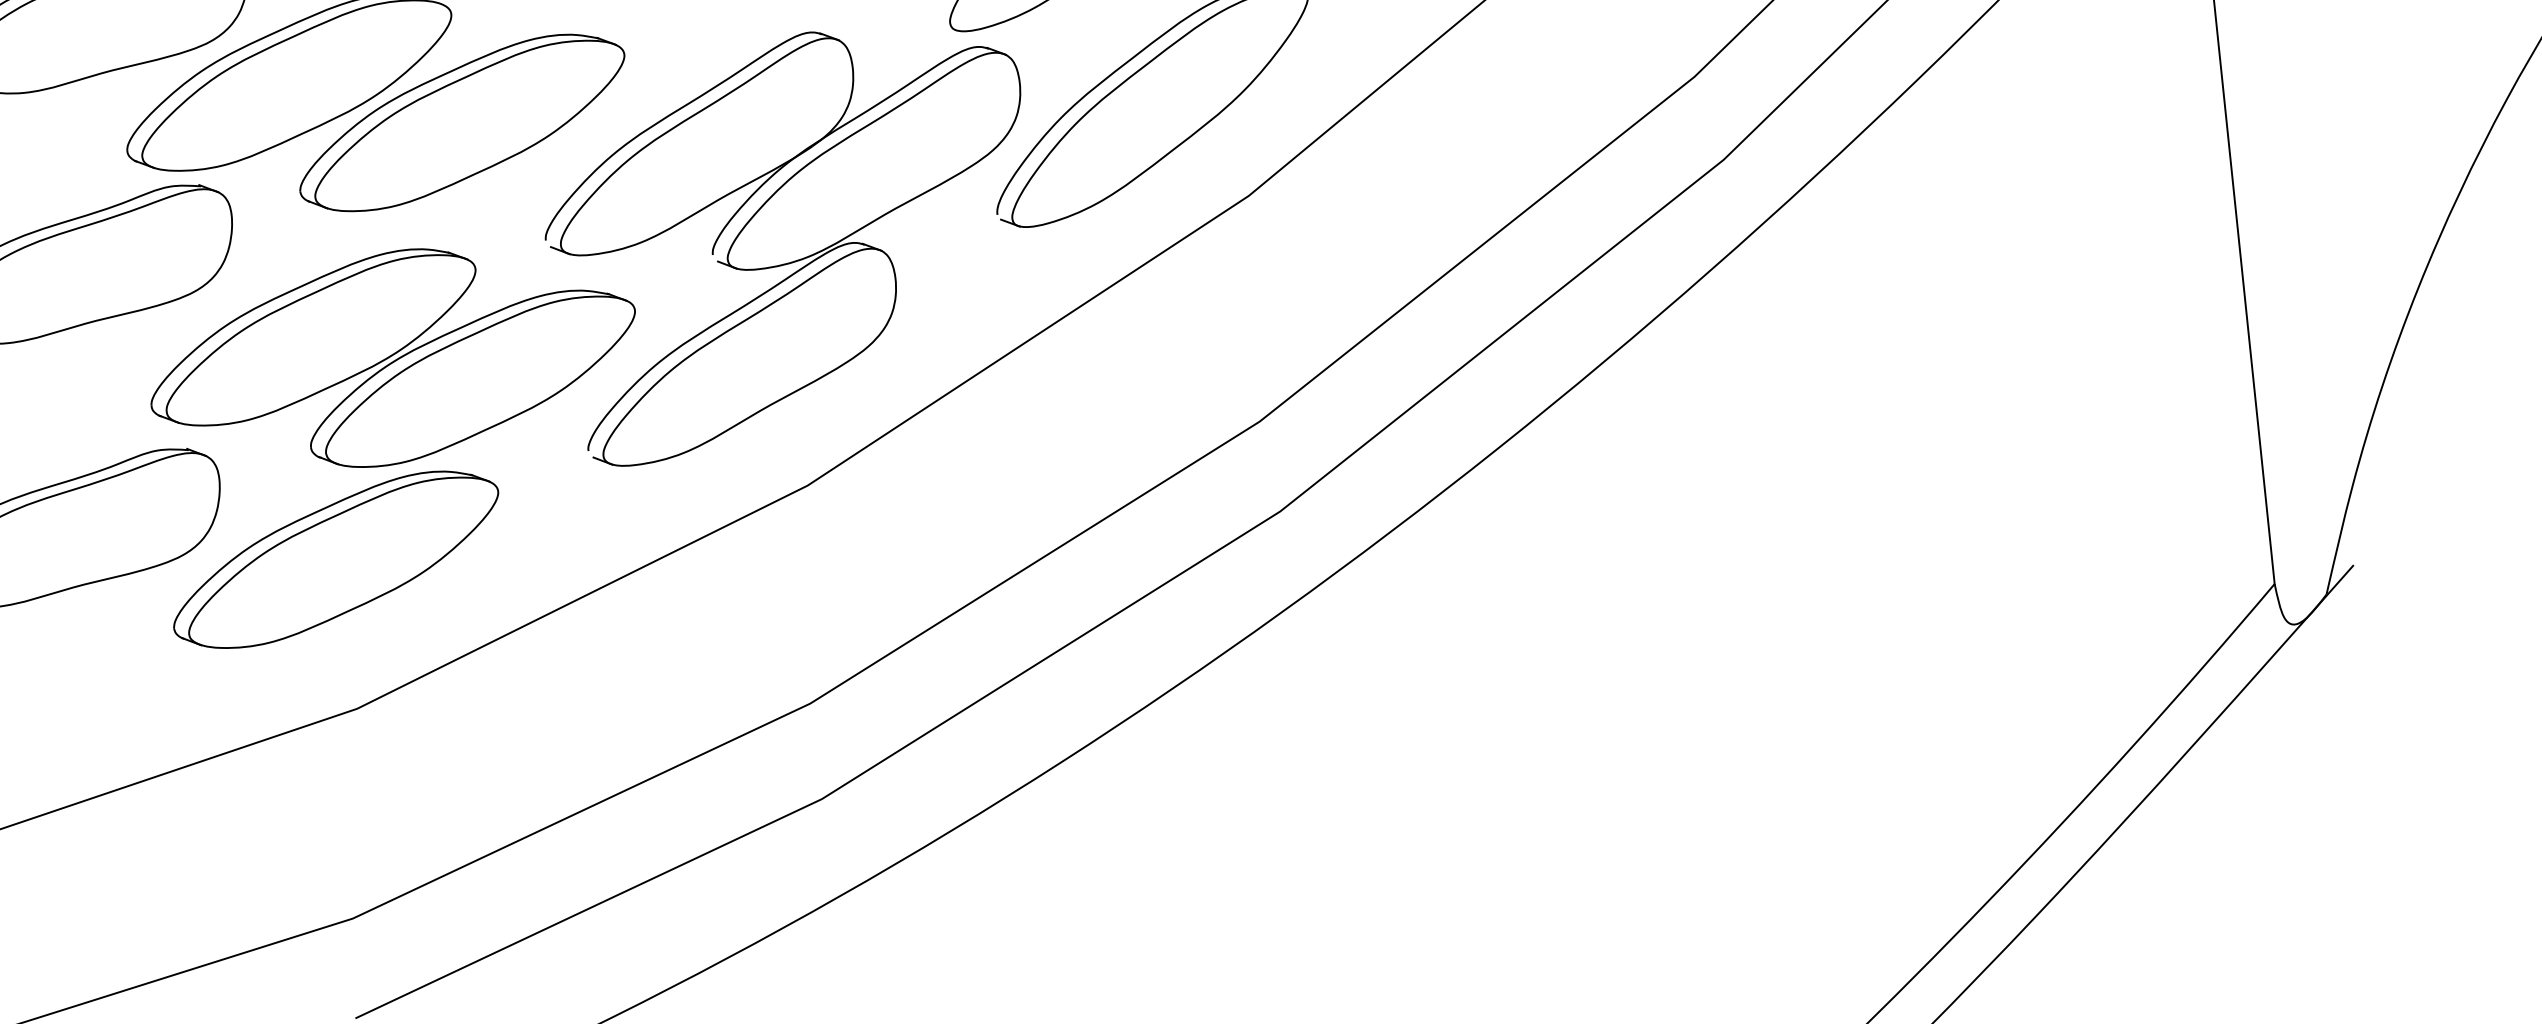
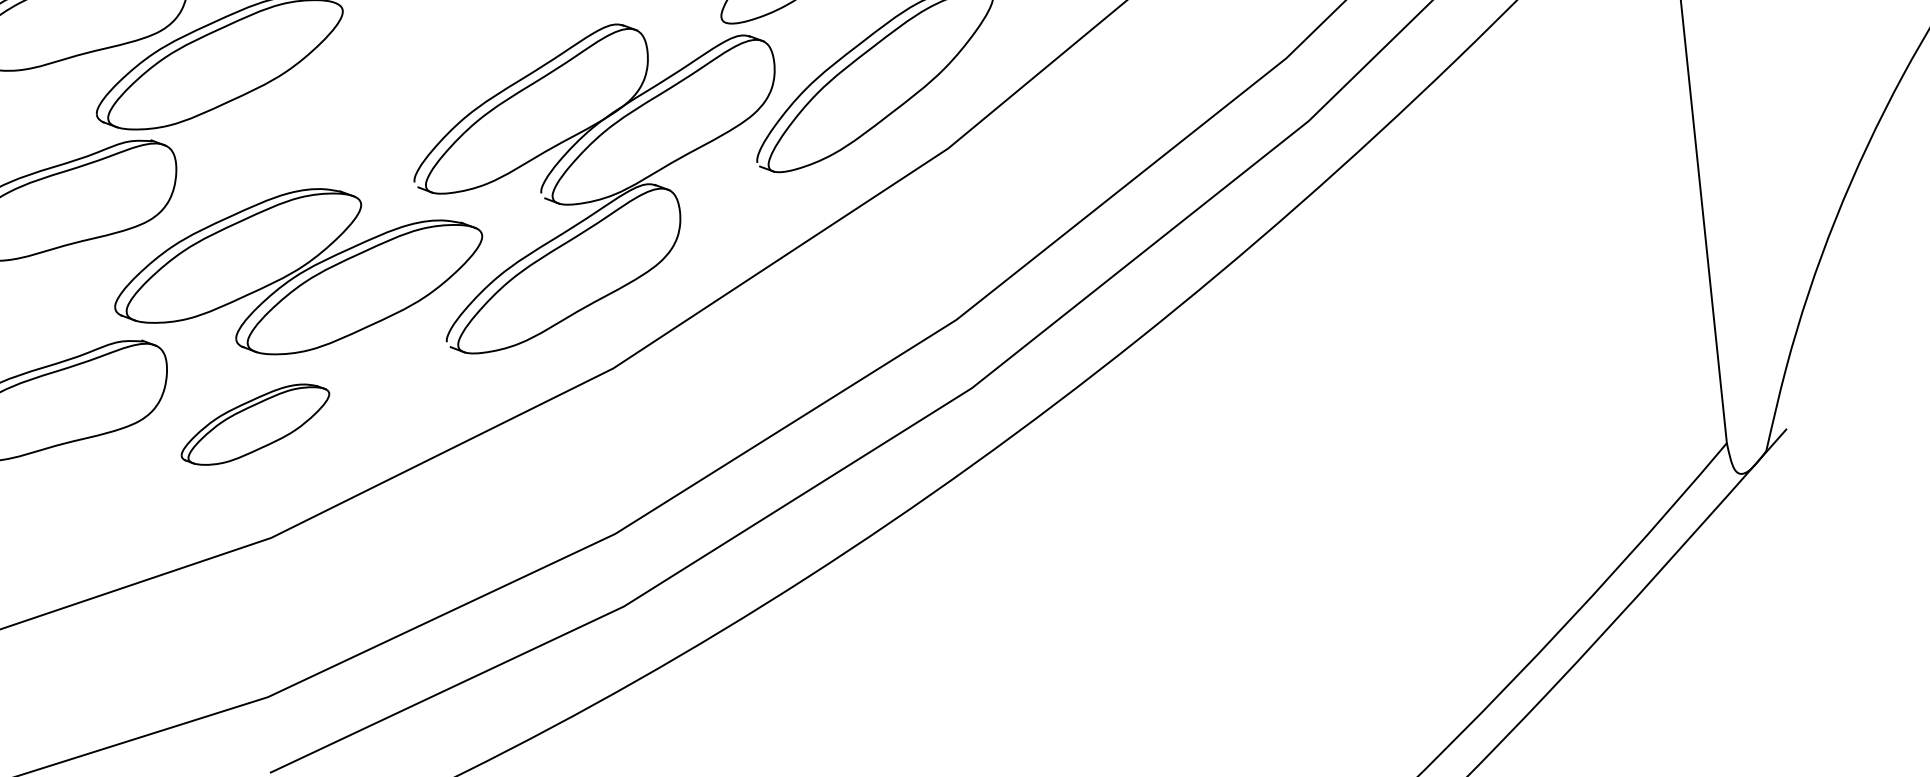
part: (462, 122) -> (351, 92), removed
part: (336, 559) -> (255, 424), size x0.6

